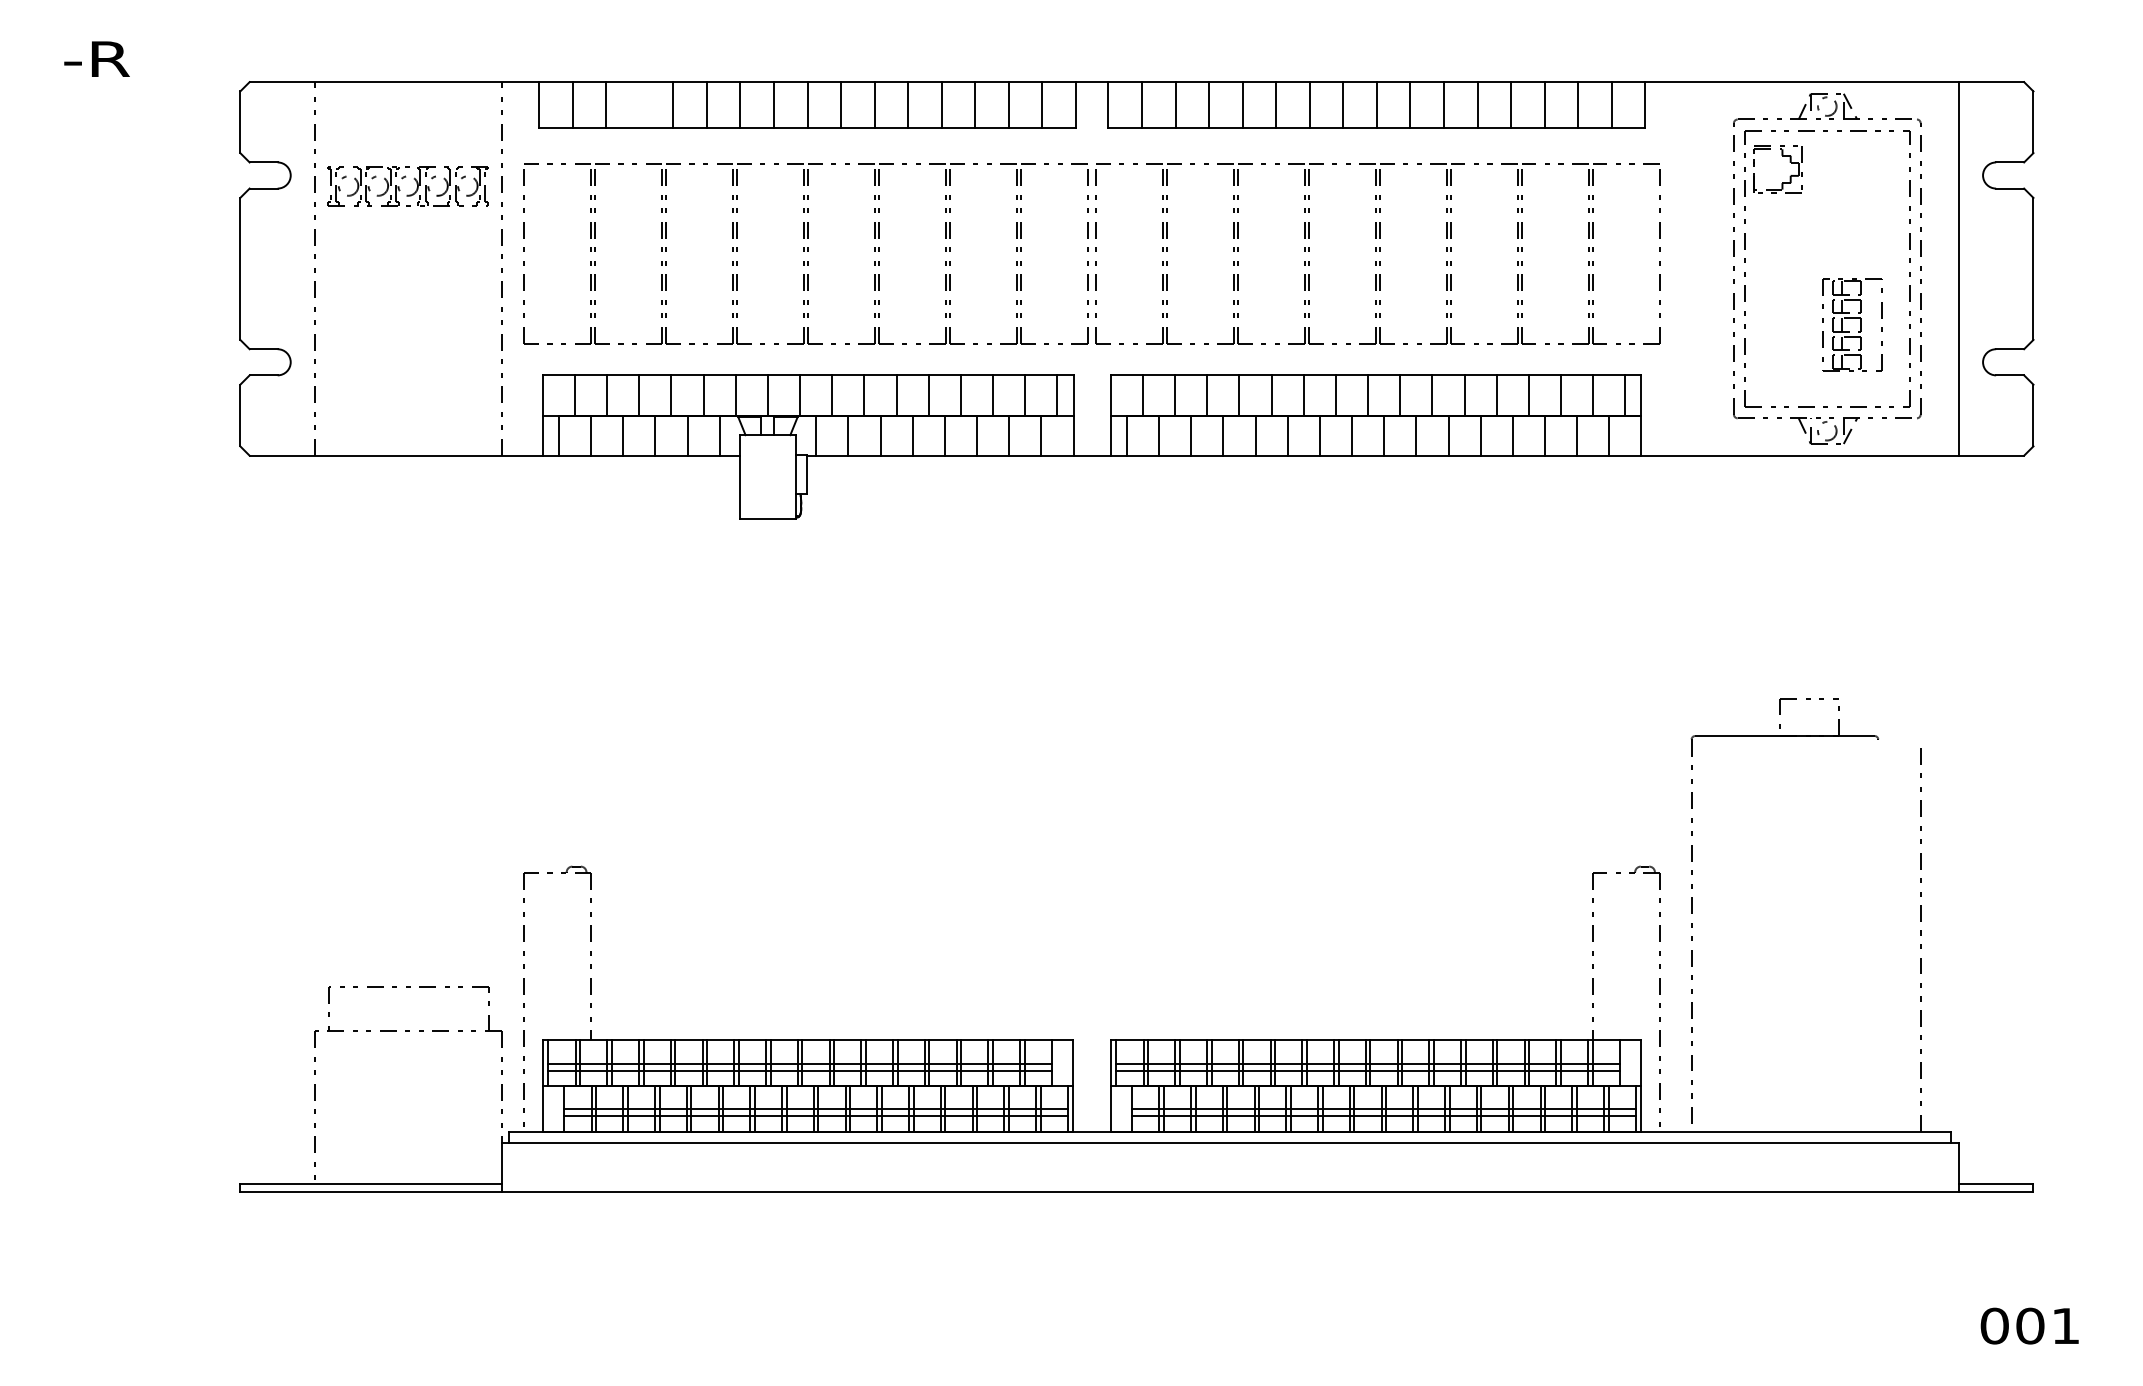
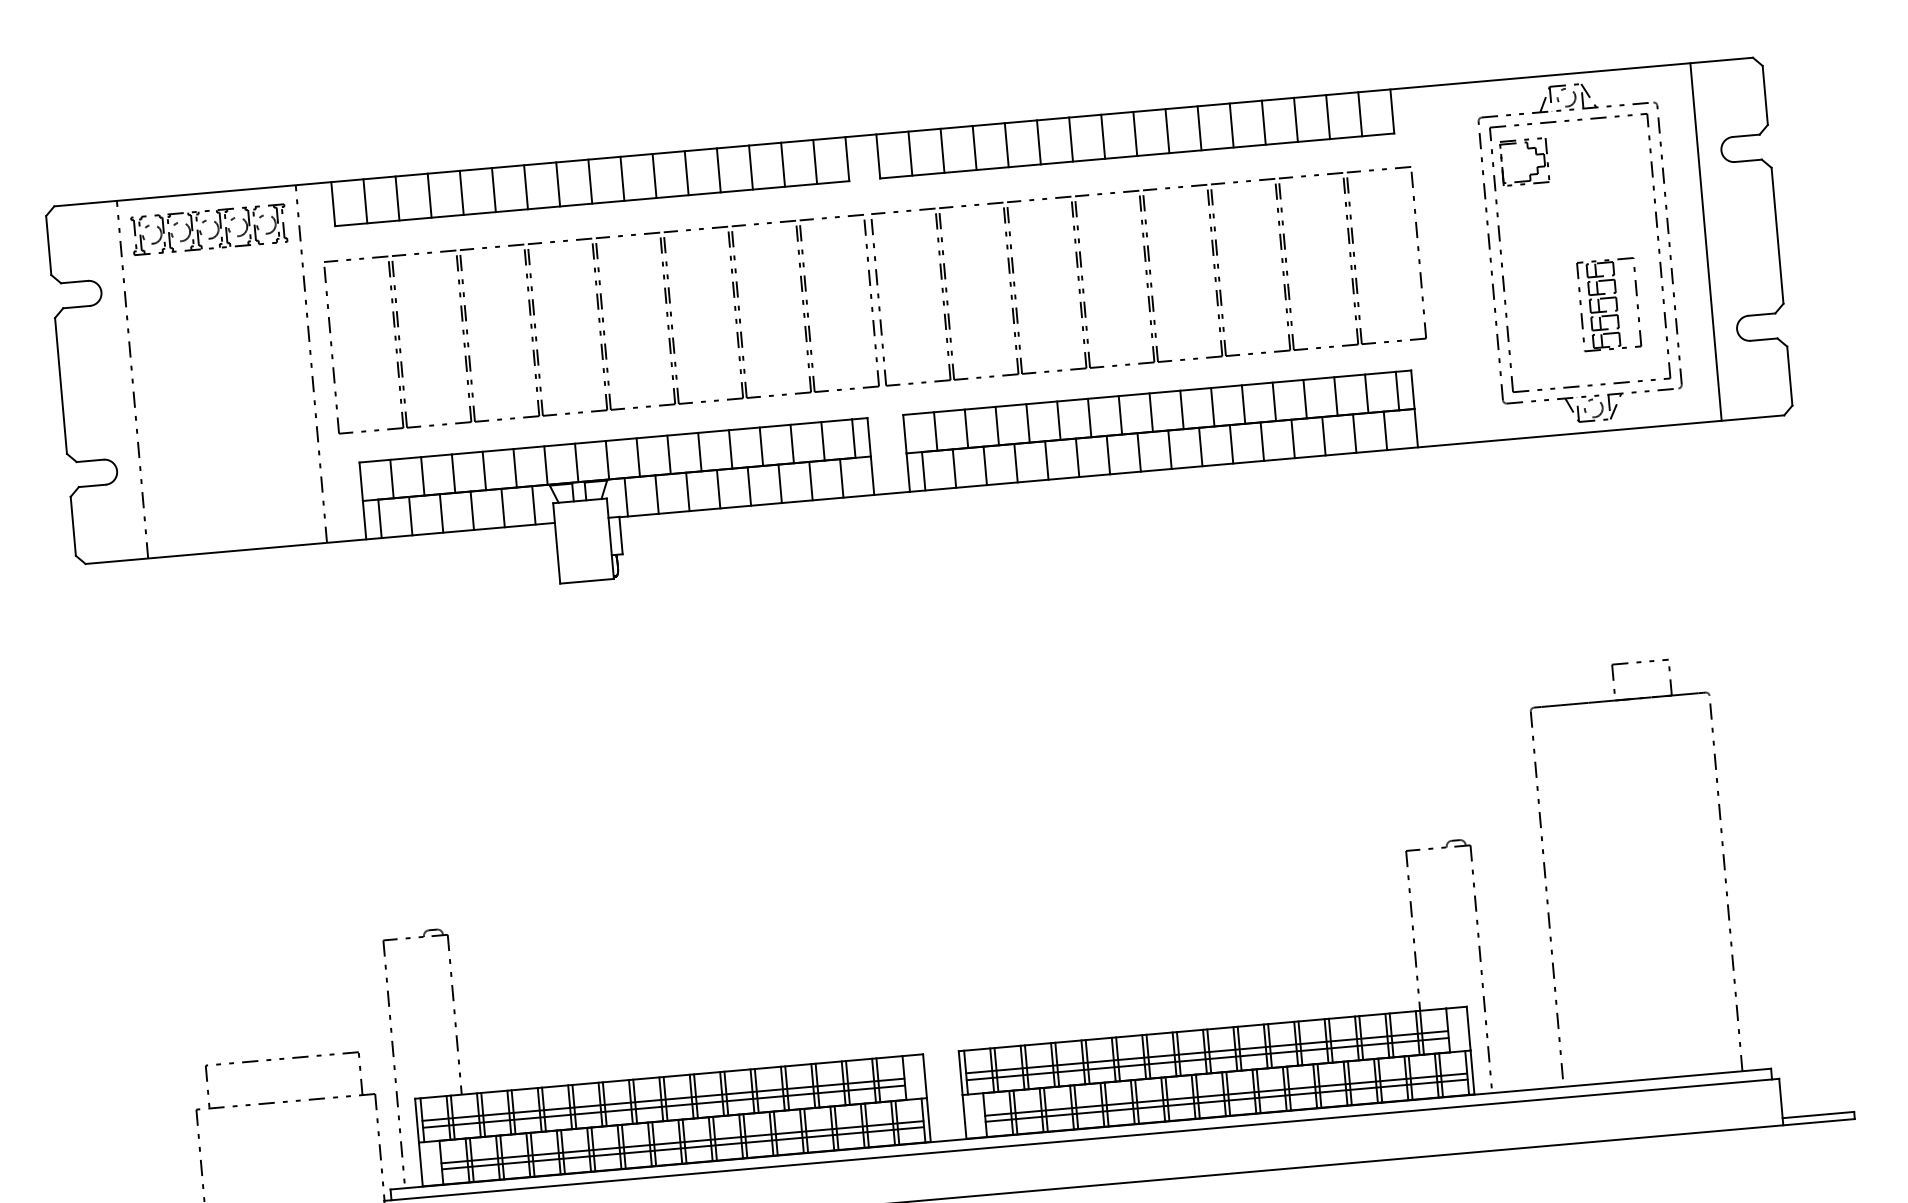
line: (639, 105) -> (429, 196), added
part: (399, 186) -> (200, 230), moved
part: (1692, 910) -> (1546, 874), moved

